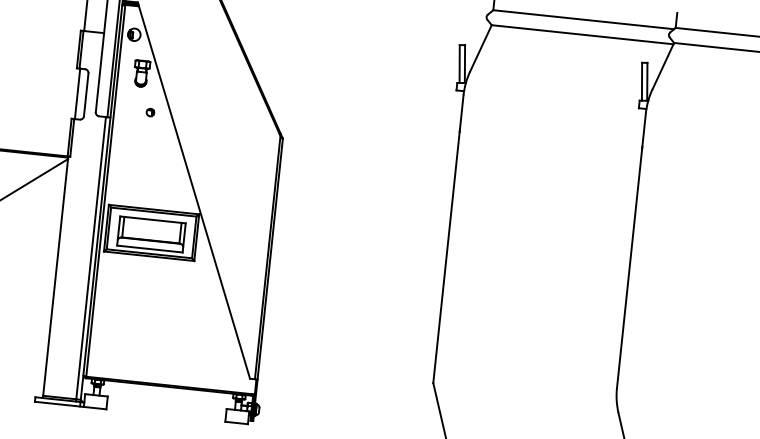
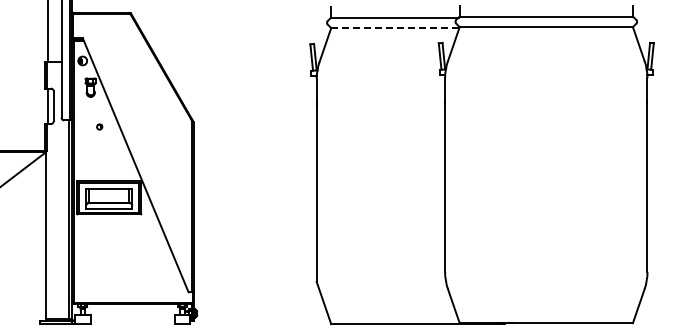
line: (582, 35) -> (395, 28), solid -> dashed
part: (150, 111) -> (99, 126), moved

